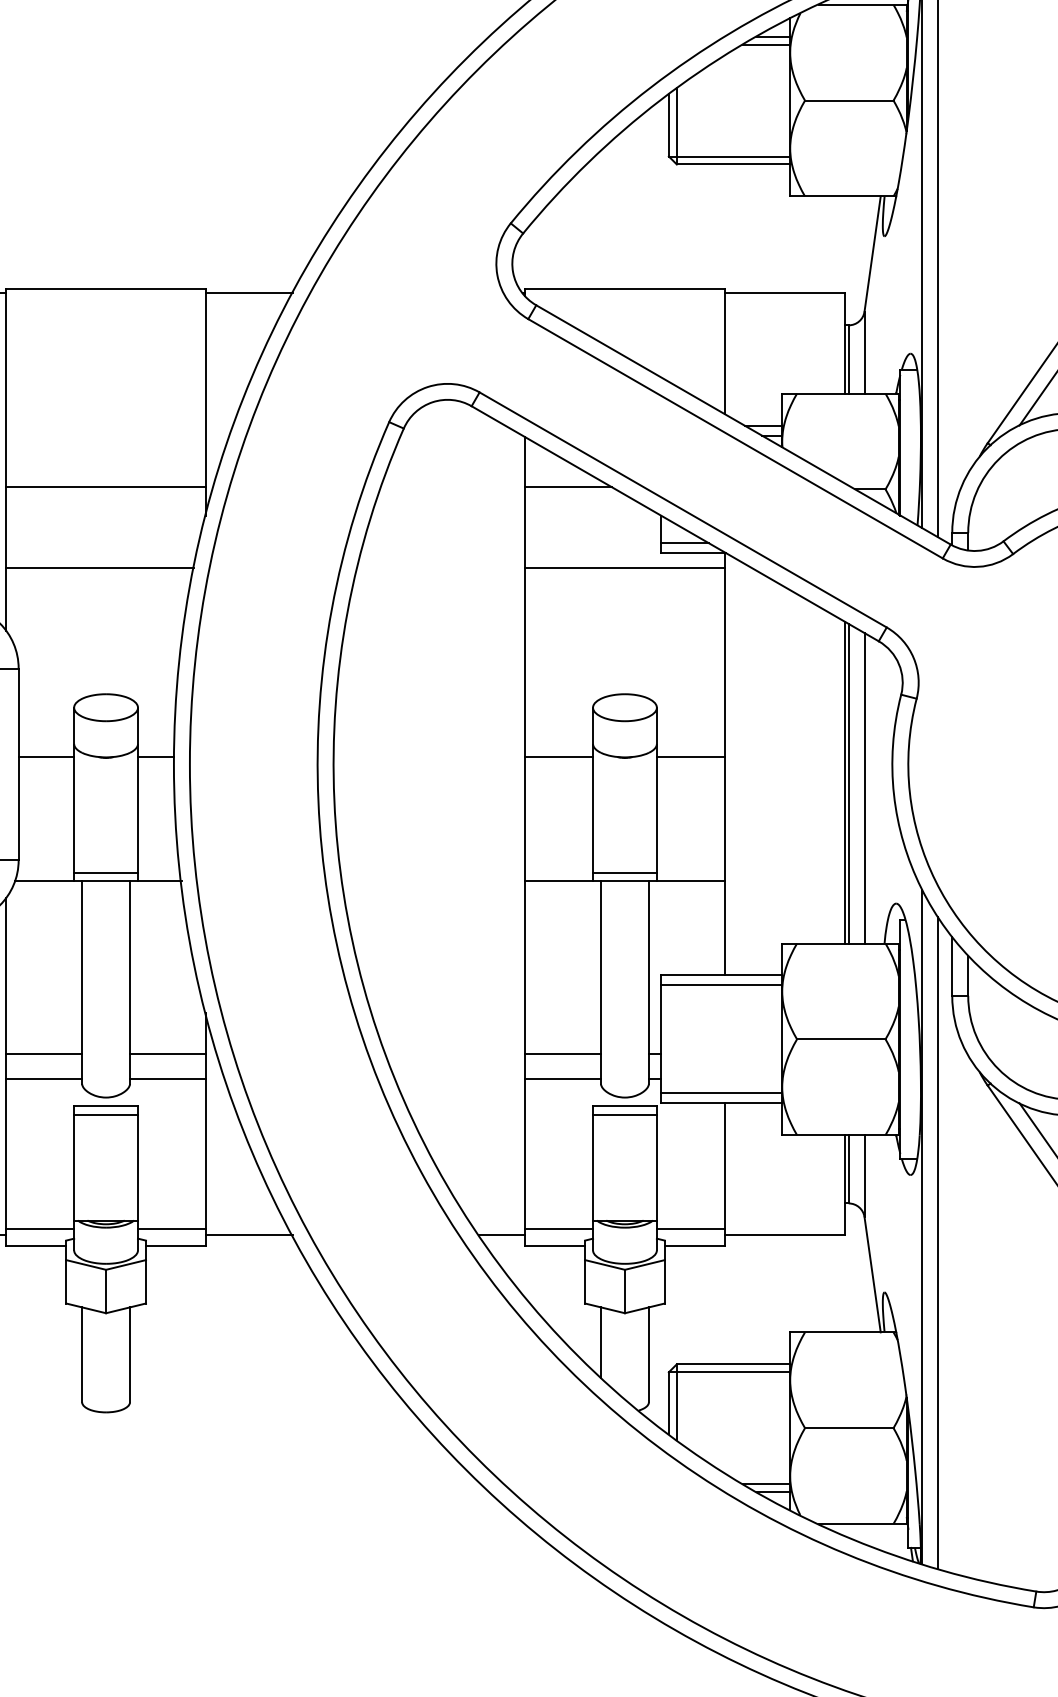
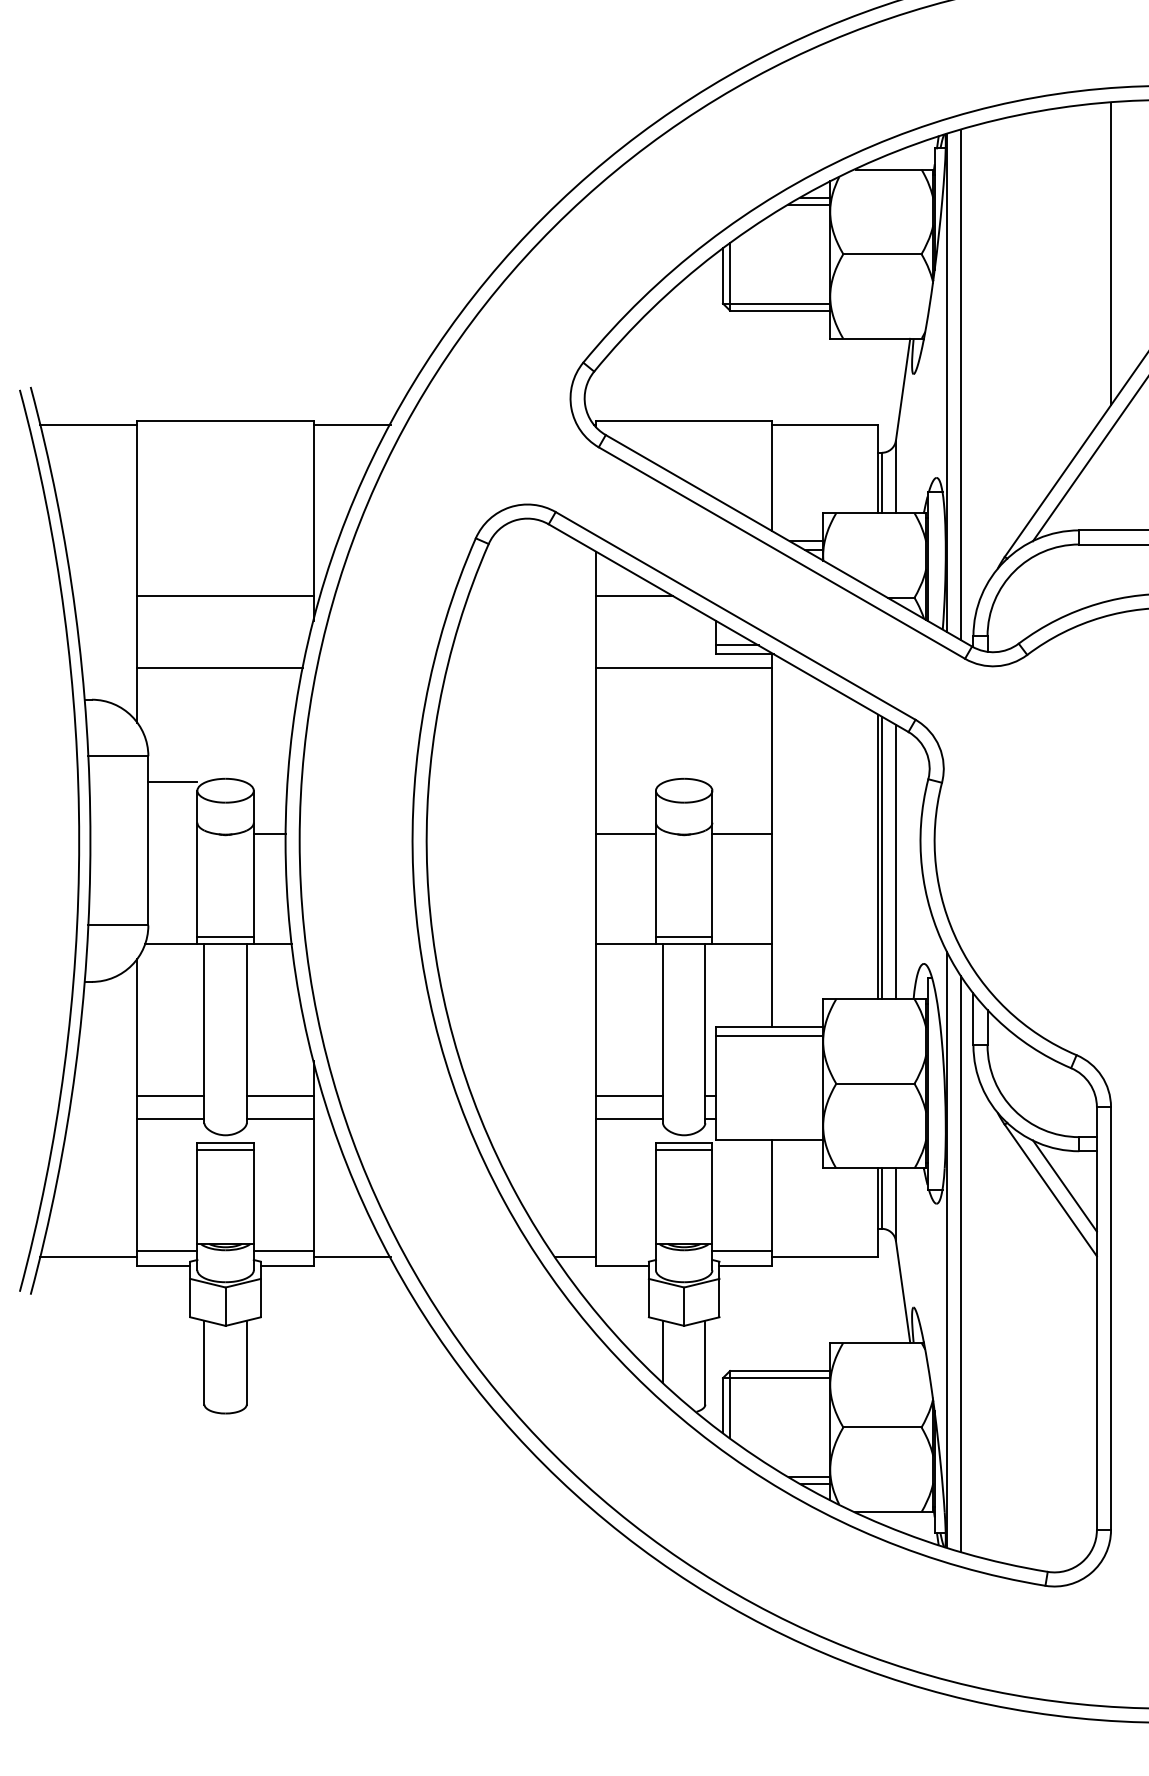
line: (45, 756) -> (172, 781), moved
line: (721, 1093) -> (769, 1131), removed
line: (558, 1229) -> (625, 1251), removed

